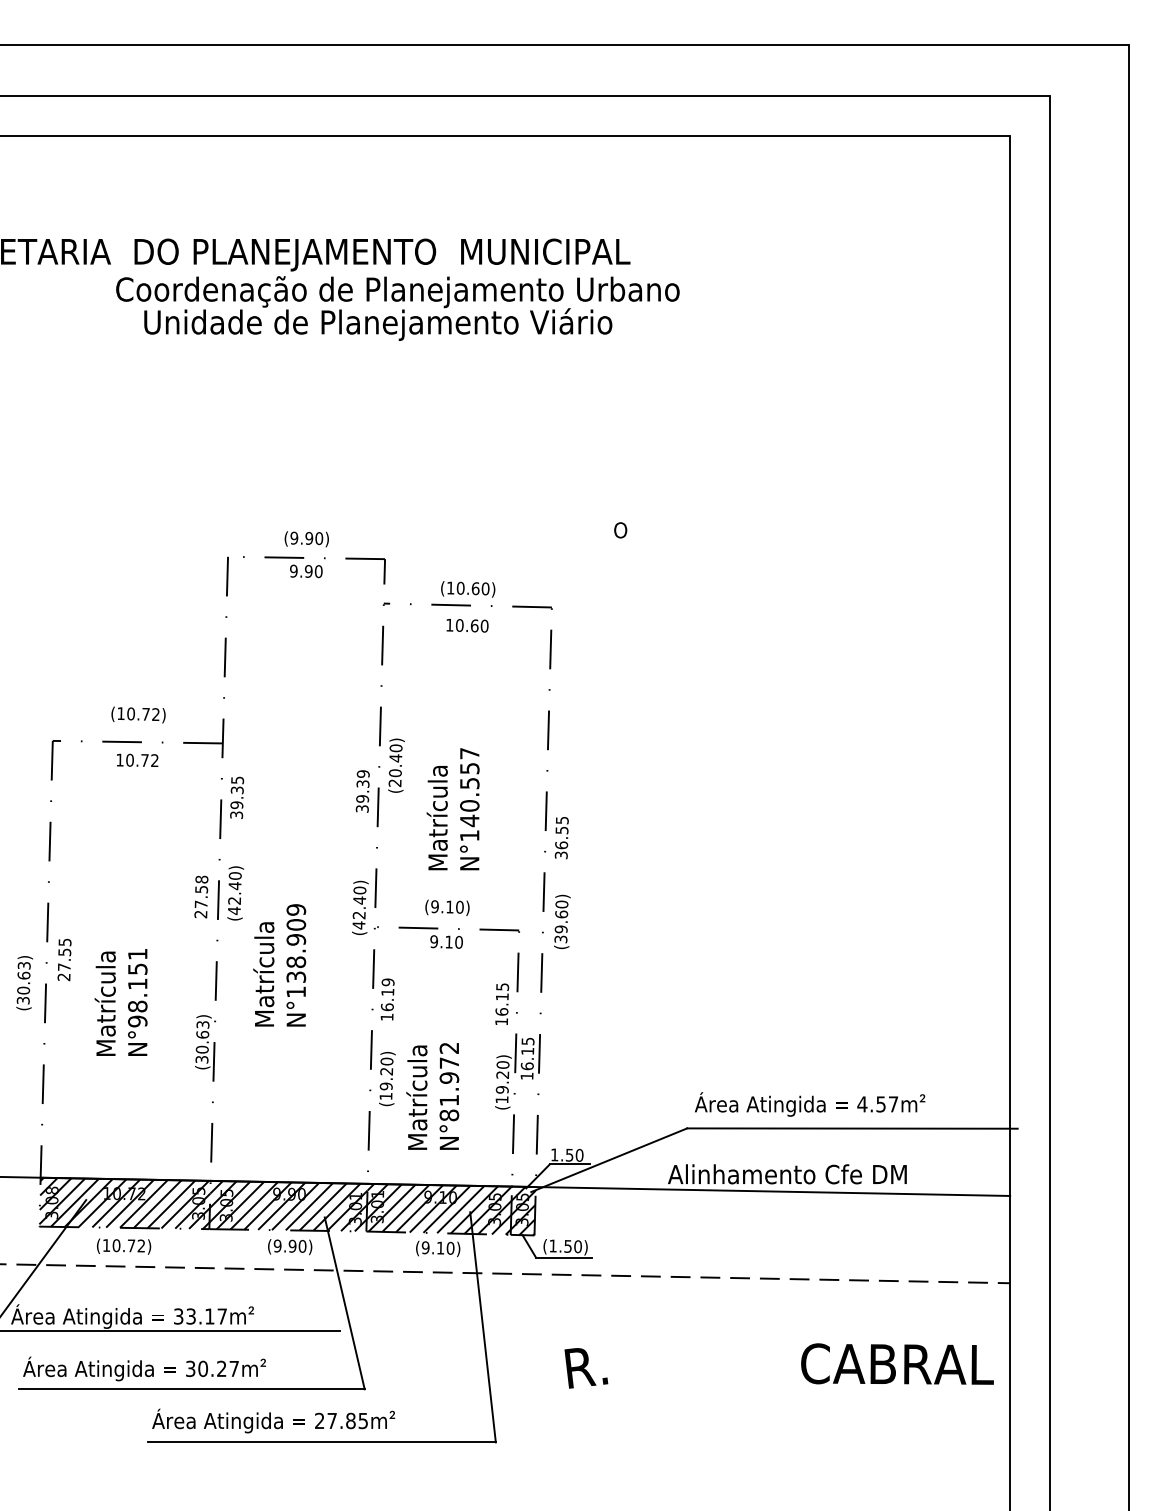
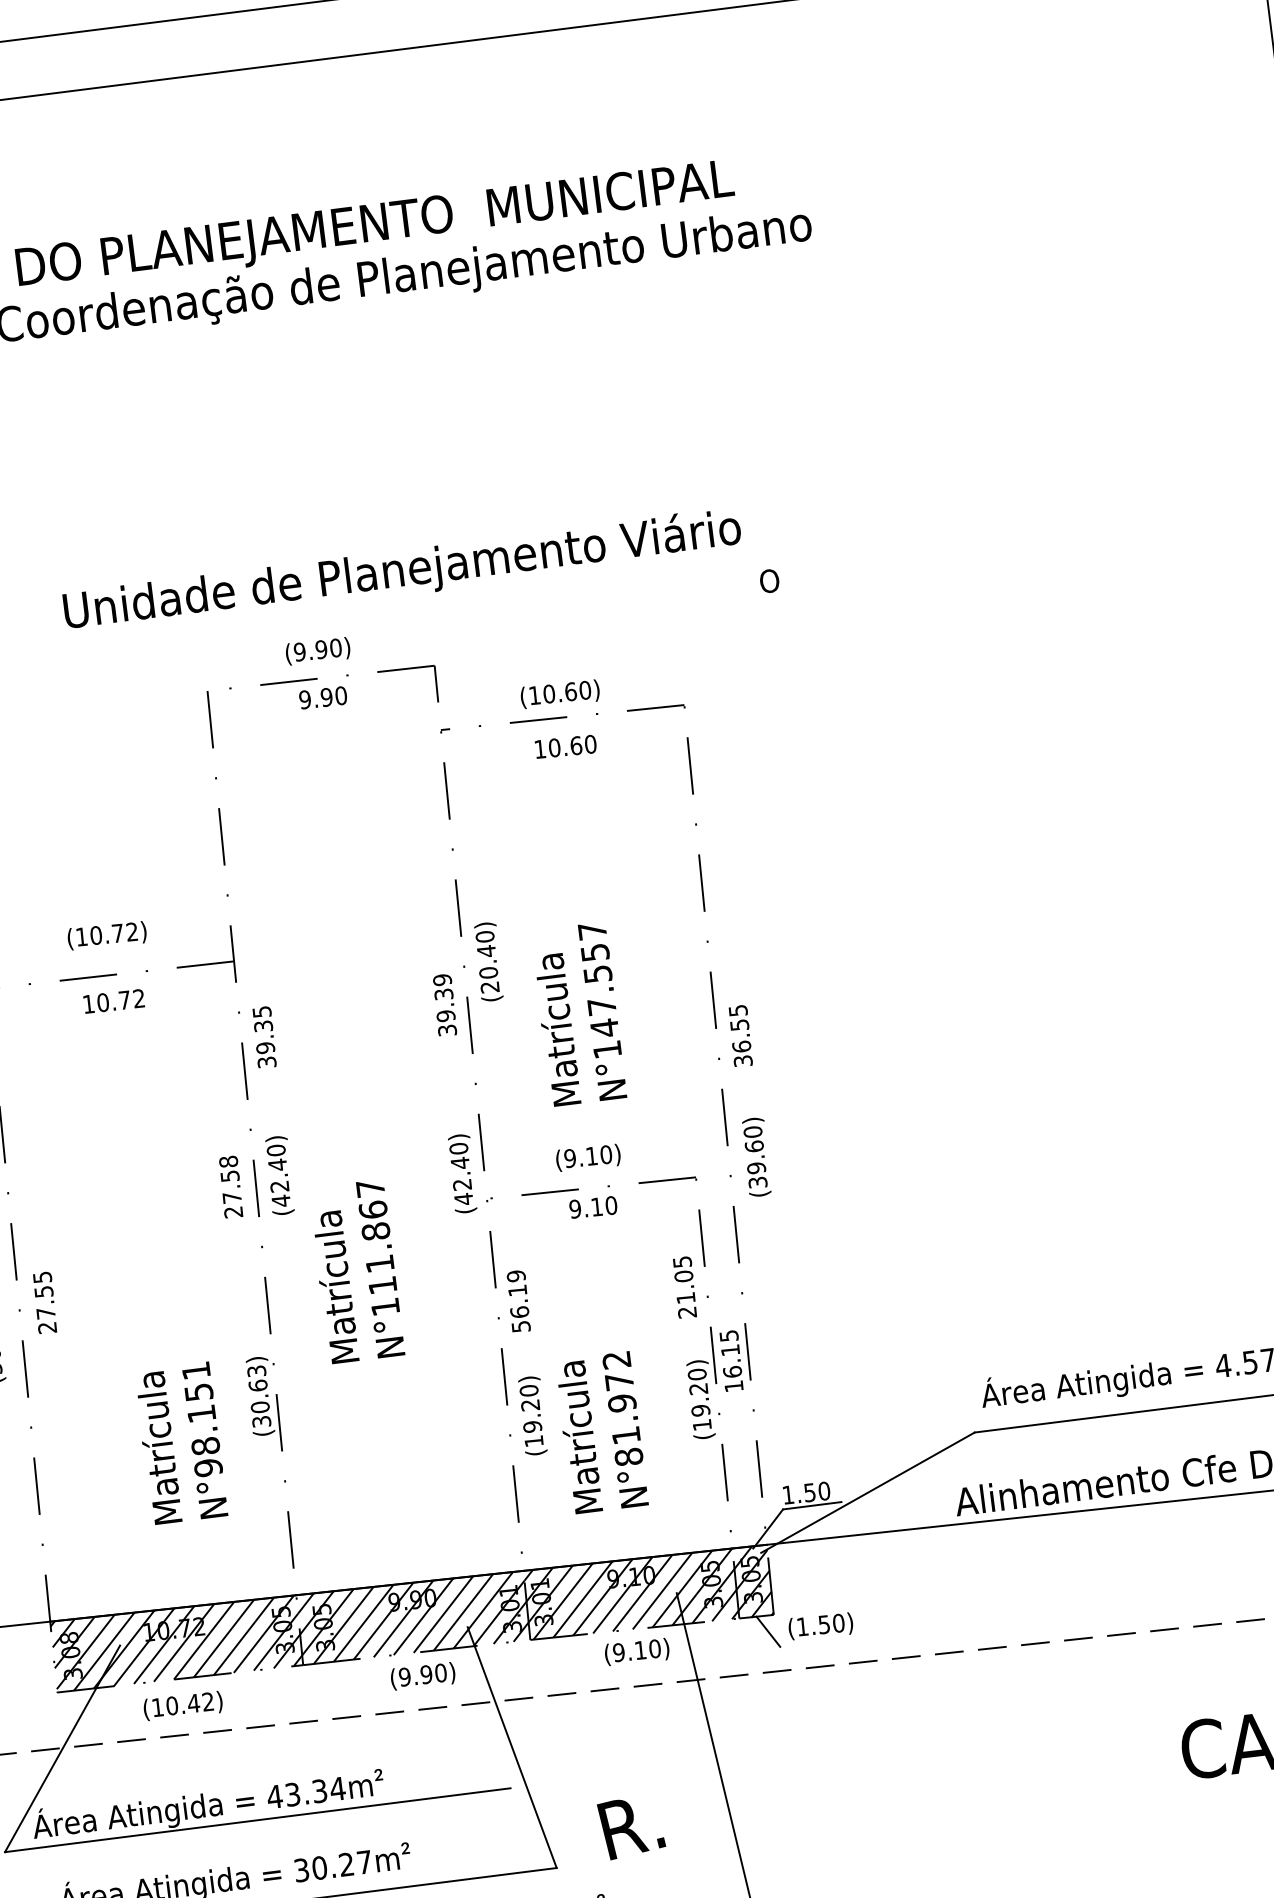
text: (378, 324) -> (402, 571), moved
text: (469, 805) -> (601, 1006), N°140.557 -> N°147.557
text: (296, 943) -> (376, 1236), N°138.909 -> N°111.867
text: (120, 1002) -> (180, 1443), moved
text: (501, 1009) -> (684, 1294), 16.15 -> 21.05
text: (386, 1017) -> (520, 1327), 16.19 -> 56.19
text: (131, 1245) -> (193, 1702), (10.72) -> (10.42)
line: (564, 1257) -> (821, 1641), removed
text: (200, 1316) -> (306, 1792), 33.17m -> 43.34m
text: (586, 1368) -> (632, 1828), moved

